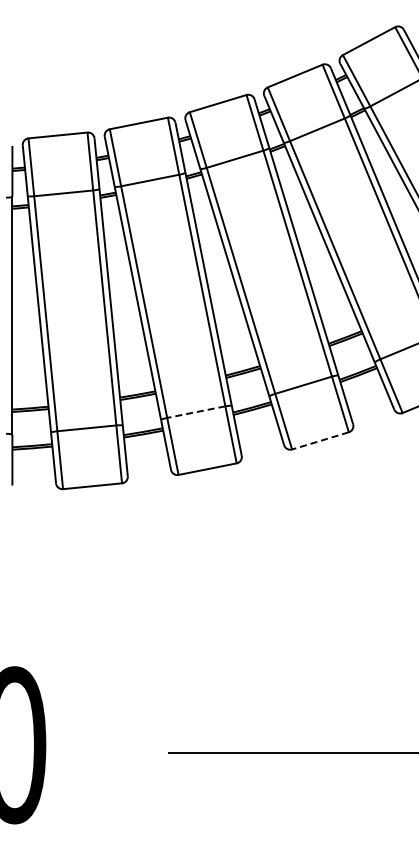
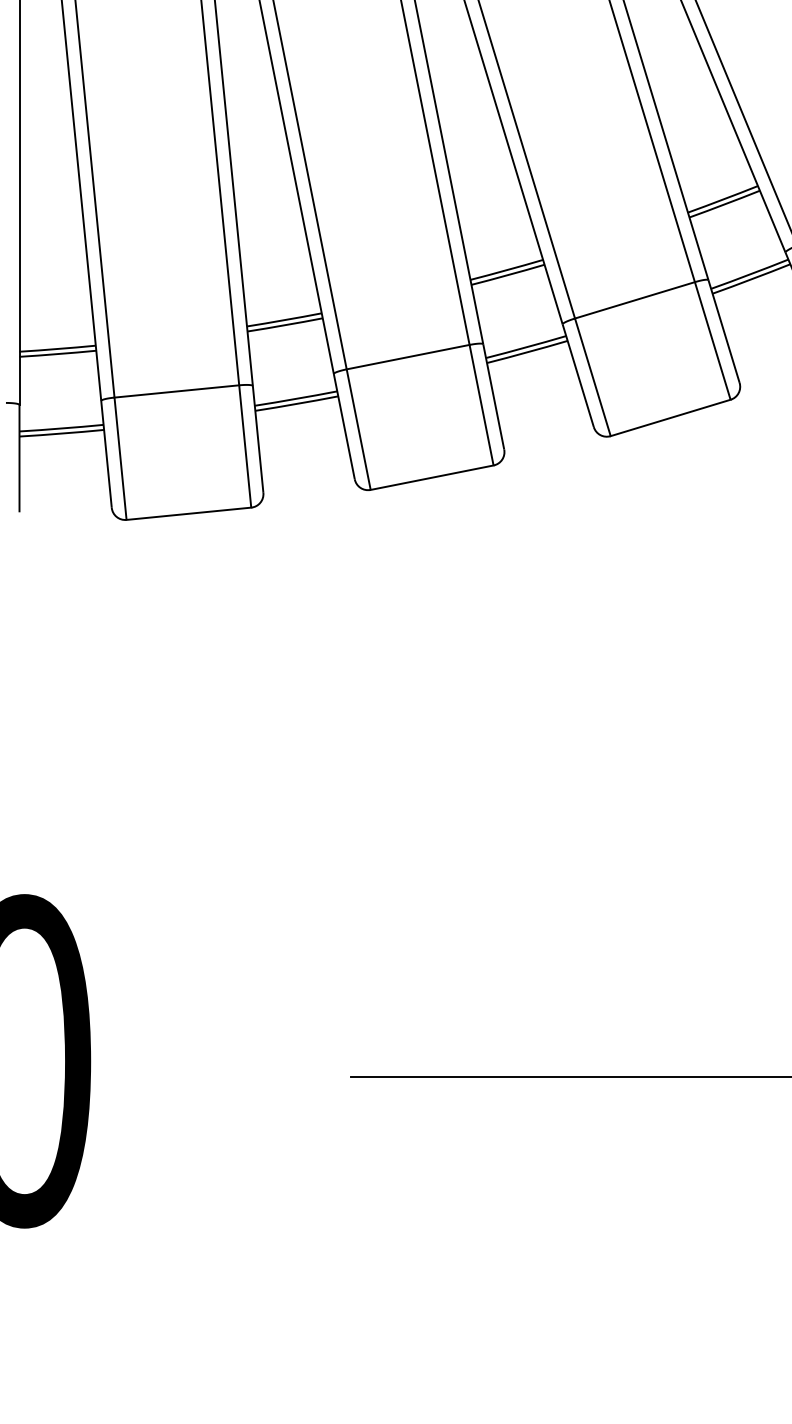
line: (196, 412) -> (408, 357), dashed -> solid
line: (320, 440) -> (670, 417), dashed -> solid

